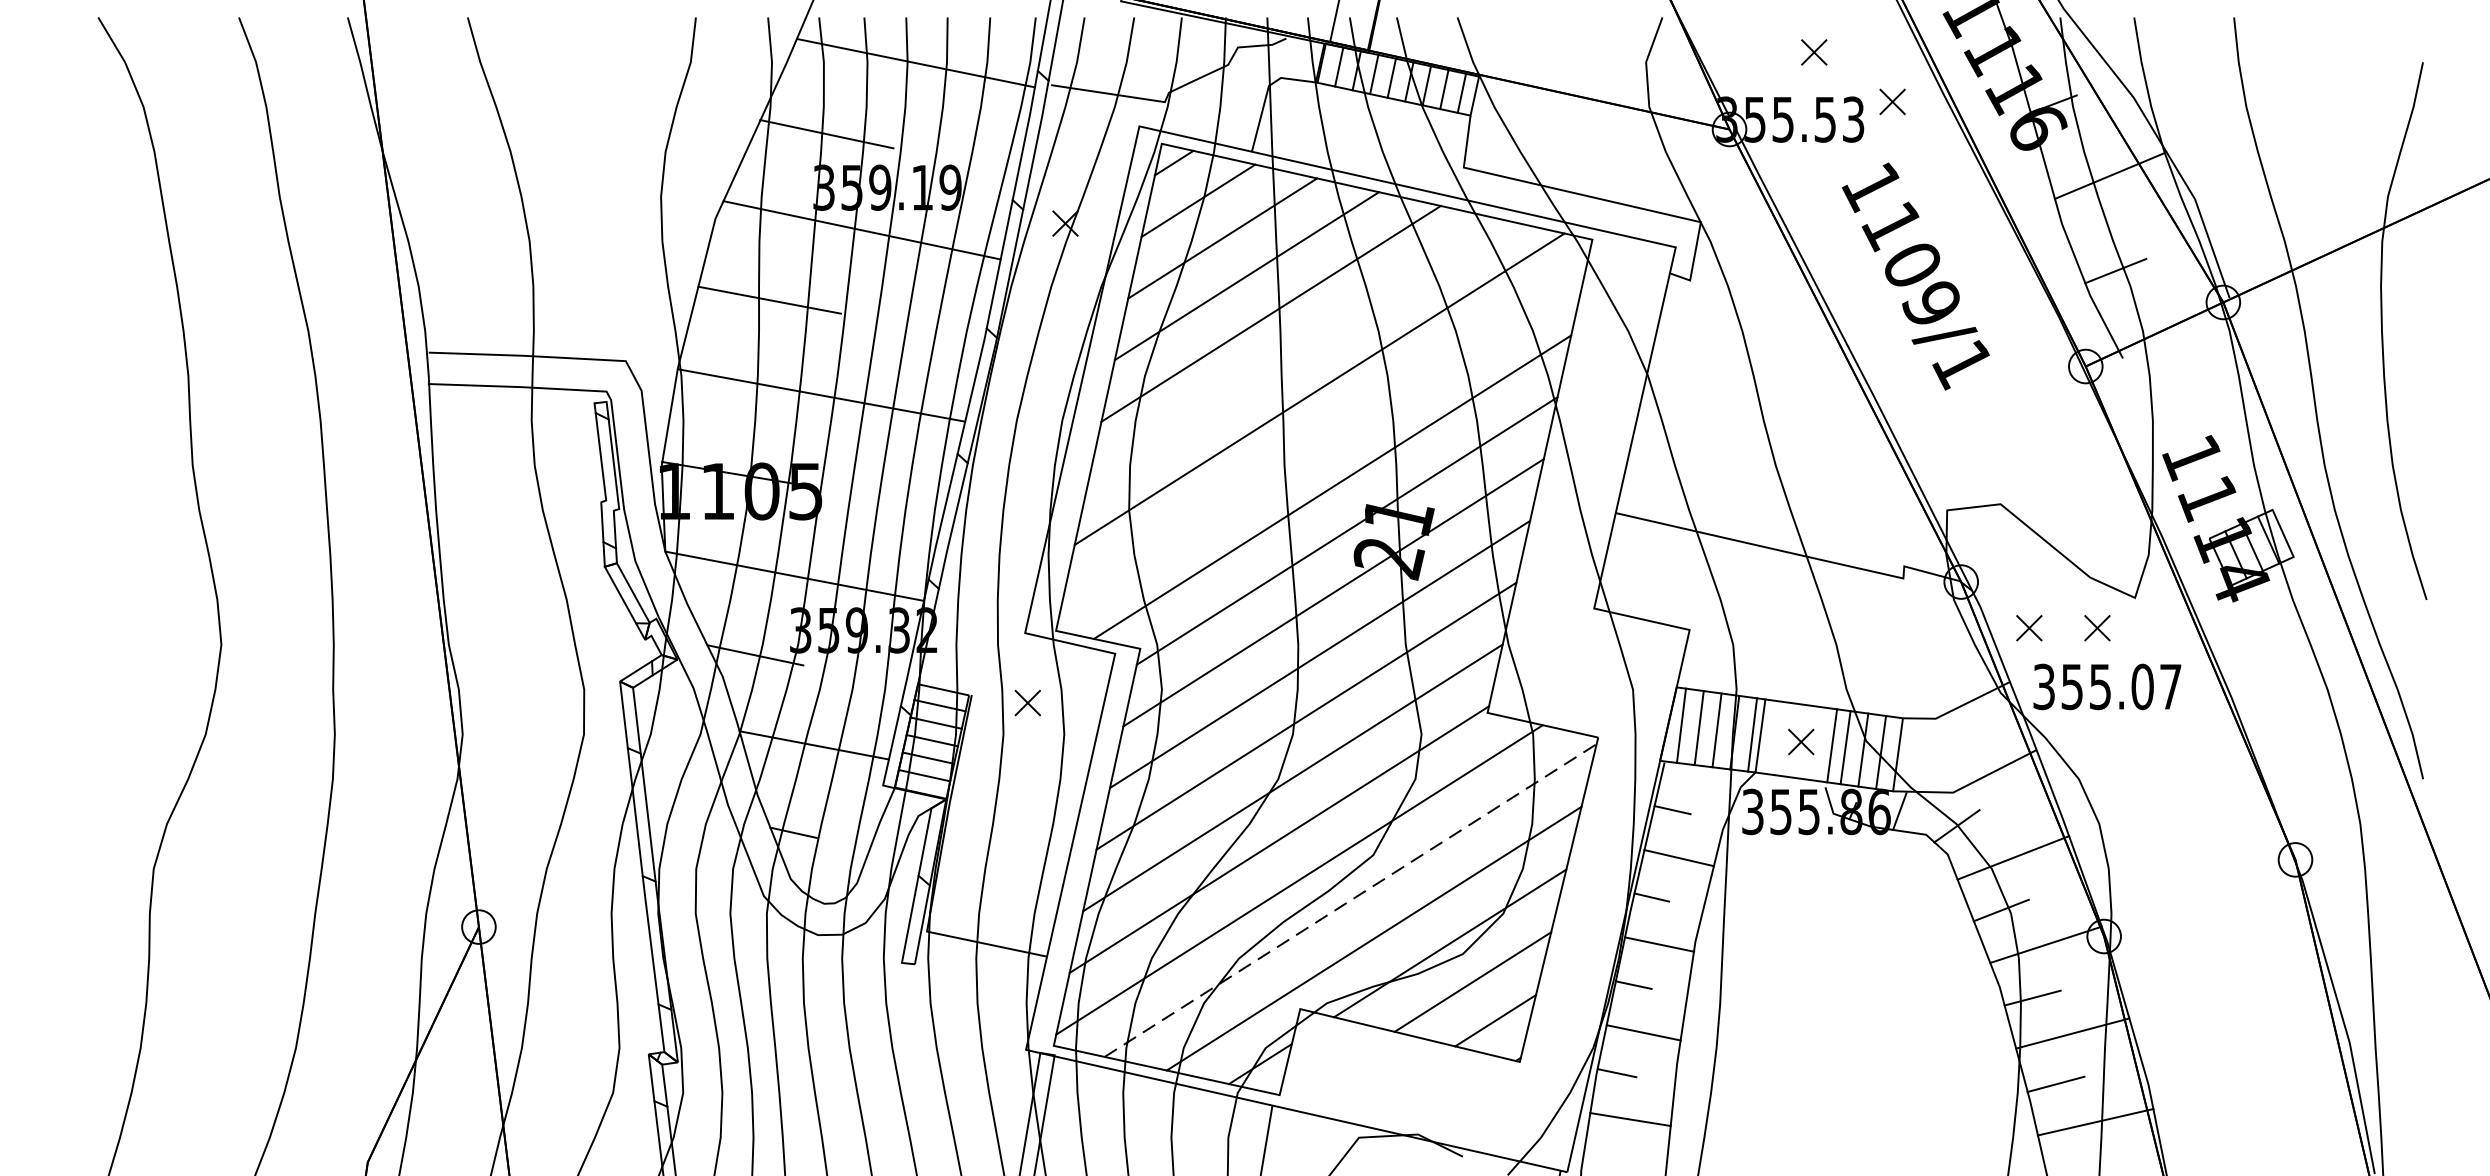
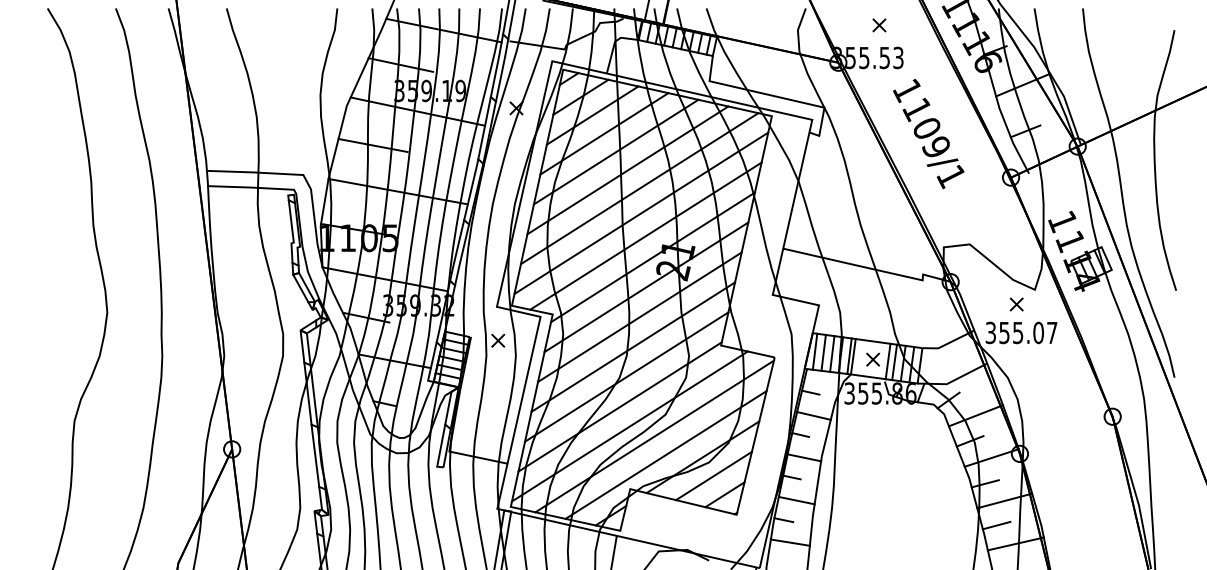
part: (1892, 102) -> (917, 49), removed
line: (1294, 351) -> (627, 170), added
line: (1323, 440) -> (641, 213), added
part: (2028, 628) -> (983, 304), removed
line: (1352, 900) -> (655, 436), dashed -> solid

